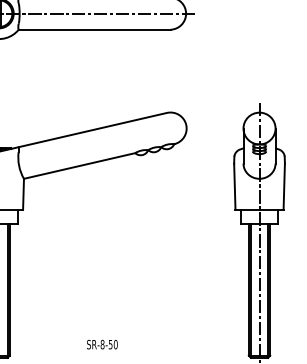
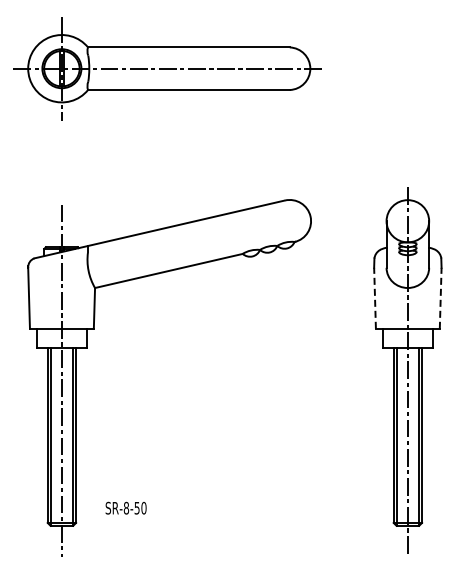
line: (235, 186) -> (375, 298), solid -> dashed
line: (284, 186) -> (440, 298), solid -> dashed
text: (101, 344) -> (125, 507), moved

